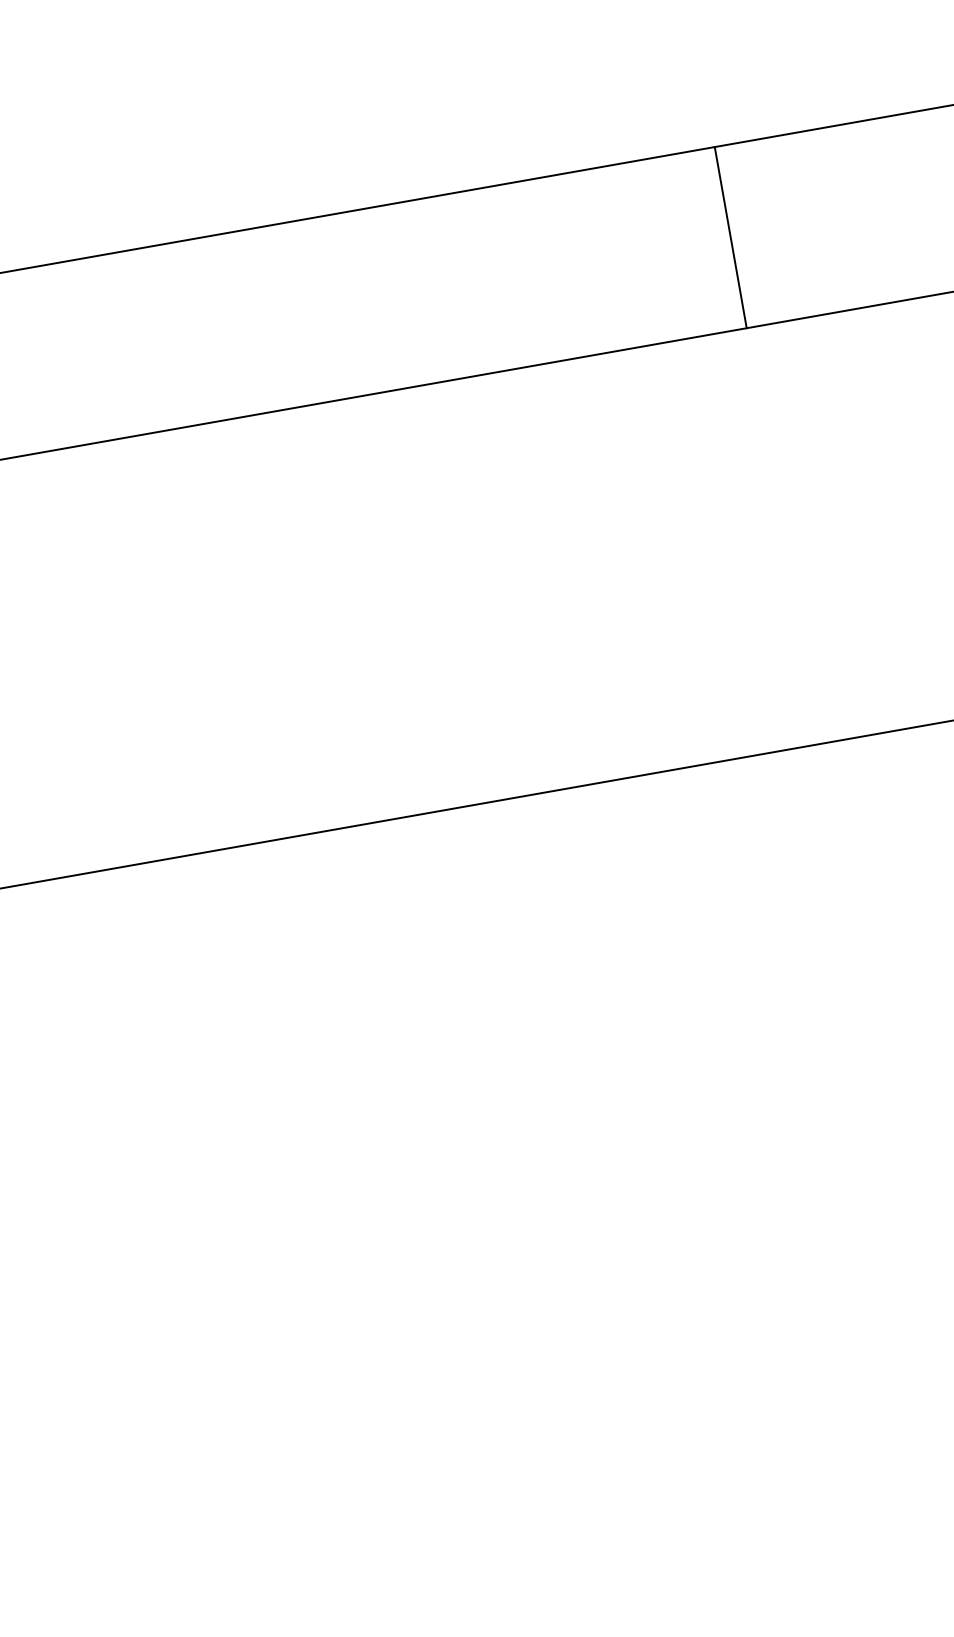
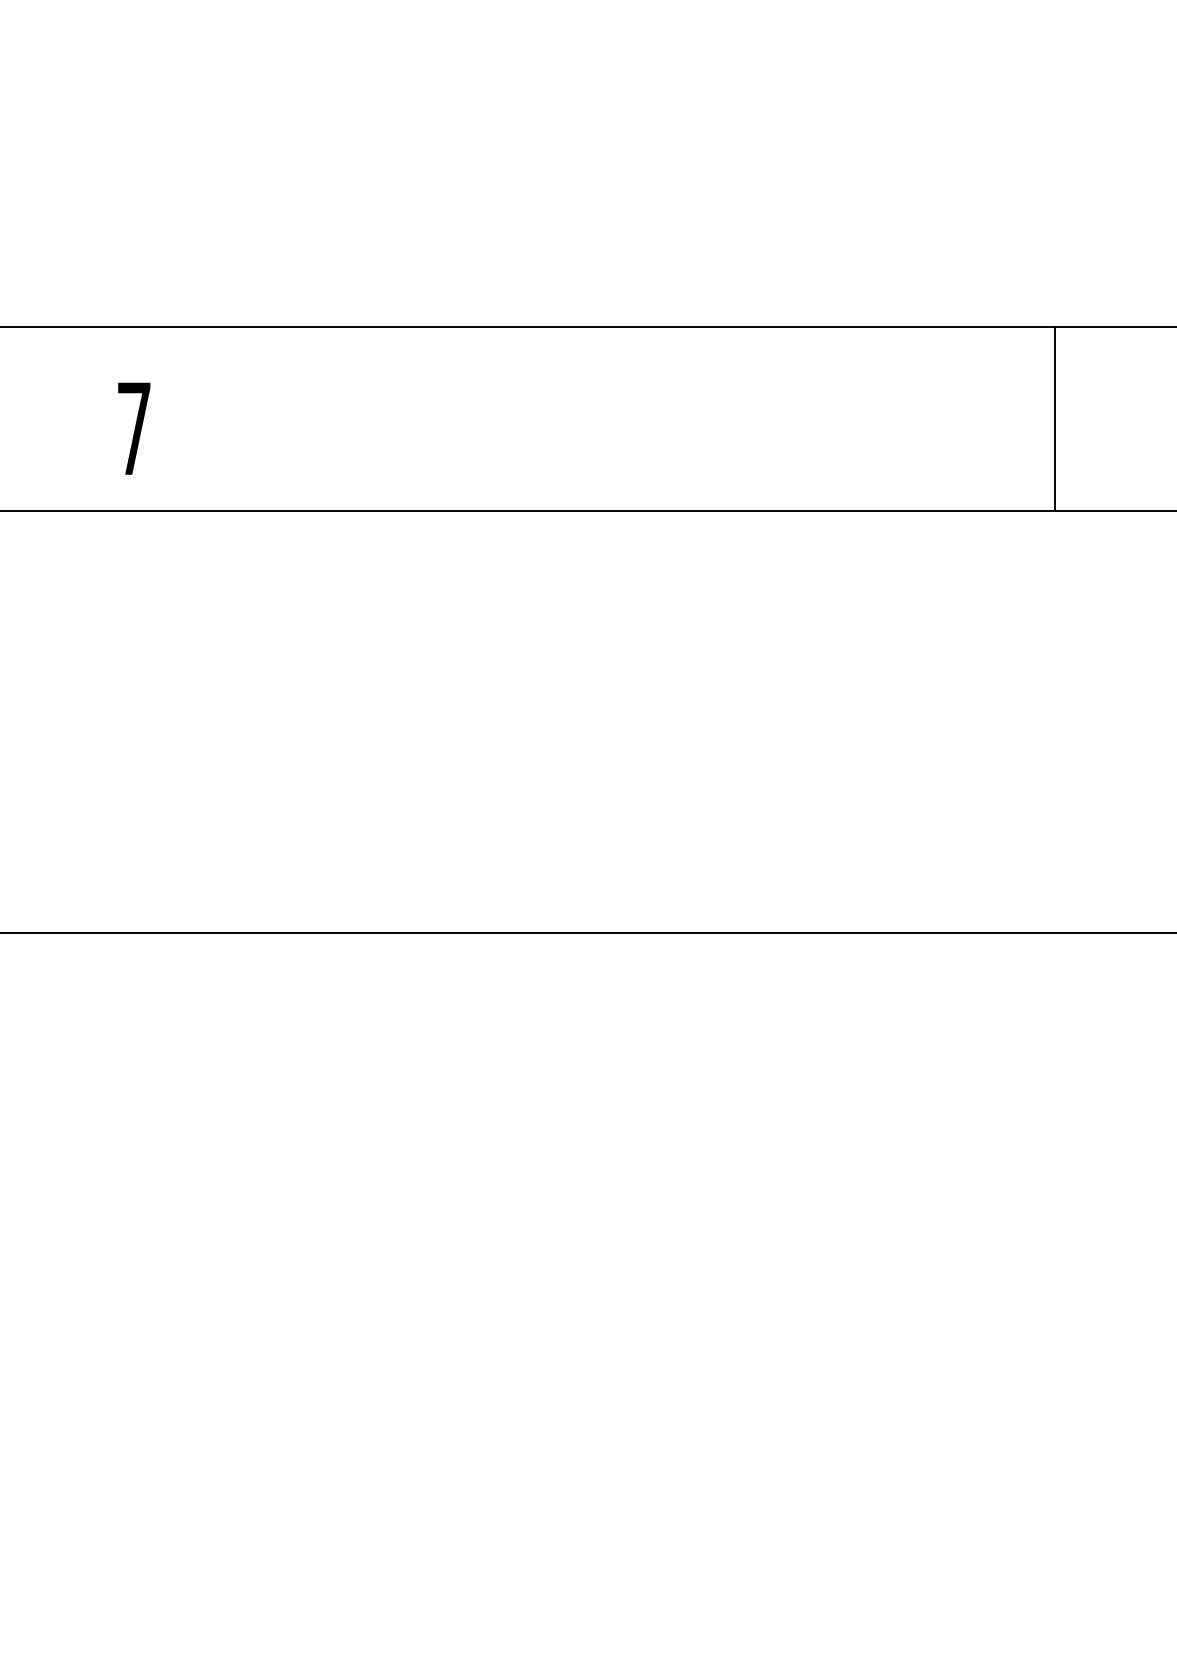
line: (730, 237) -> (1054, 418), moved

